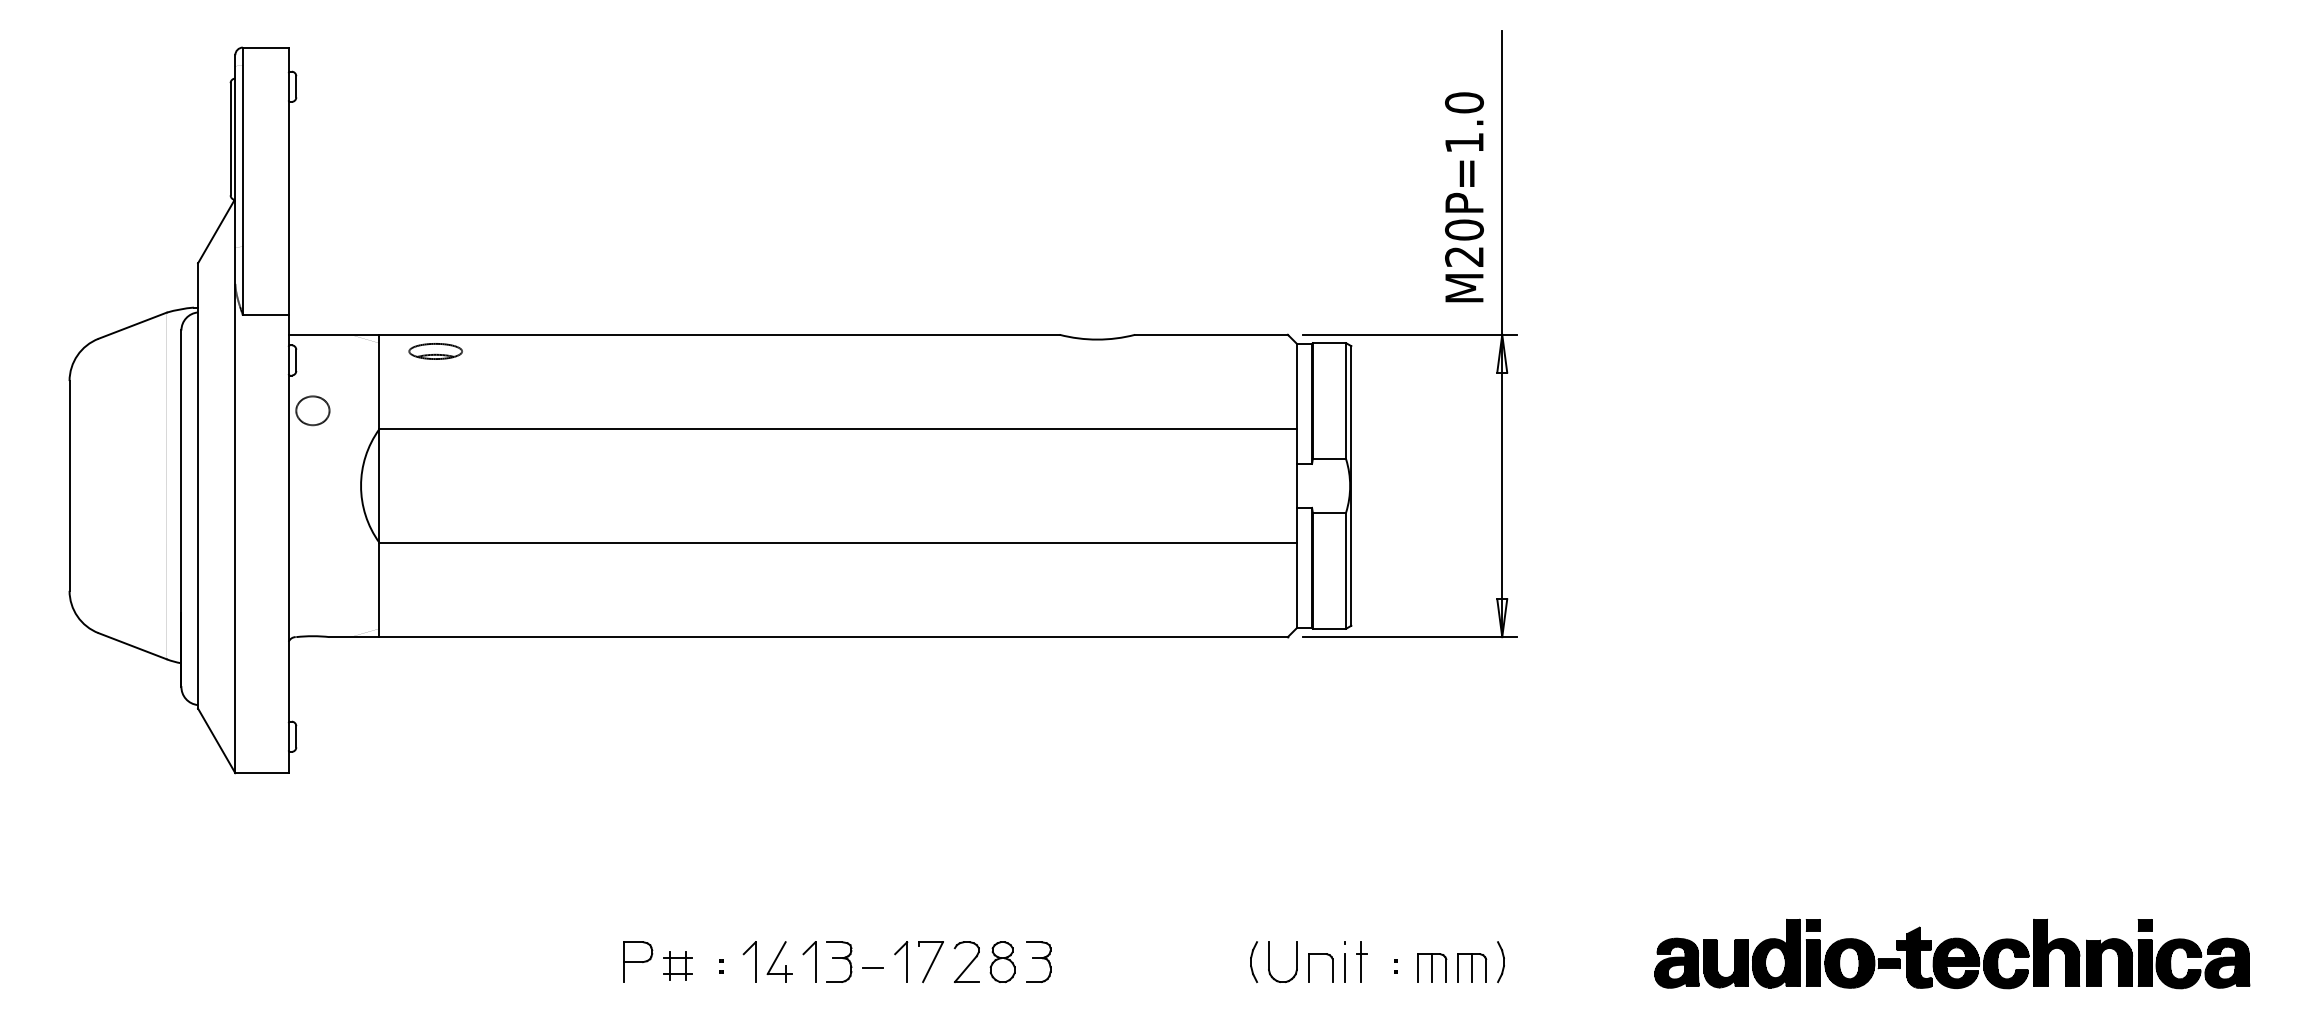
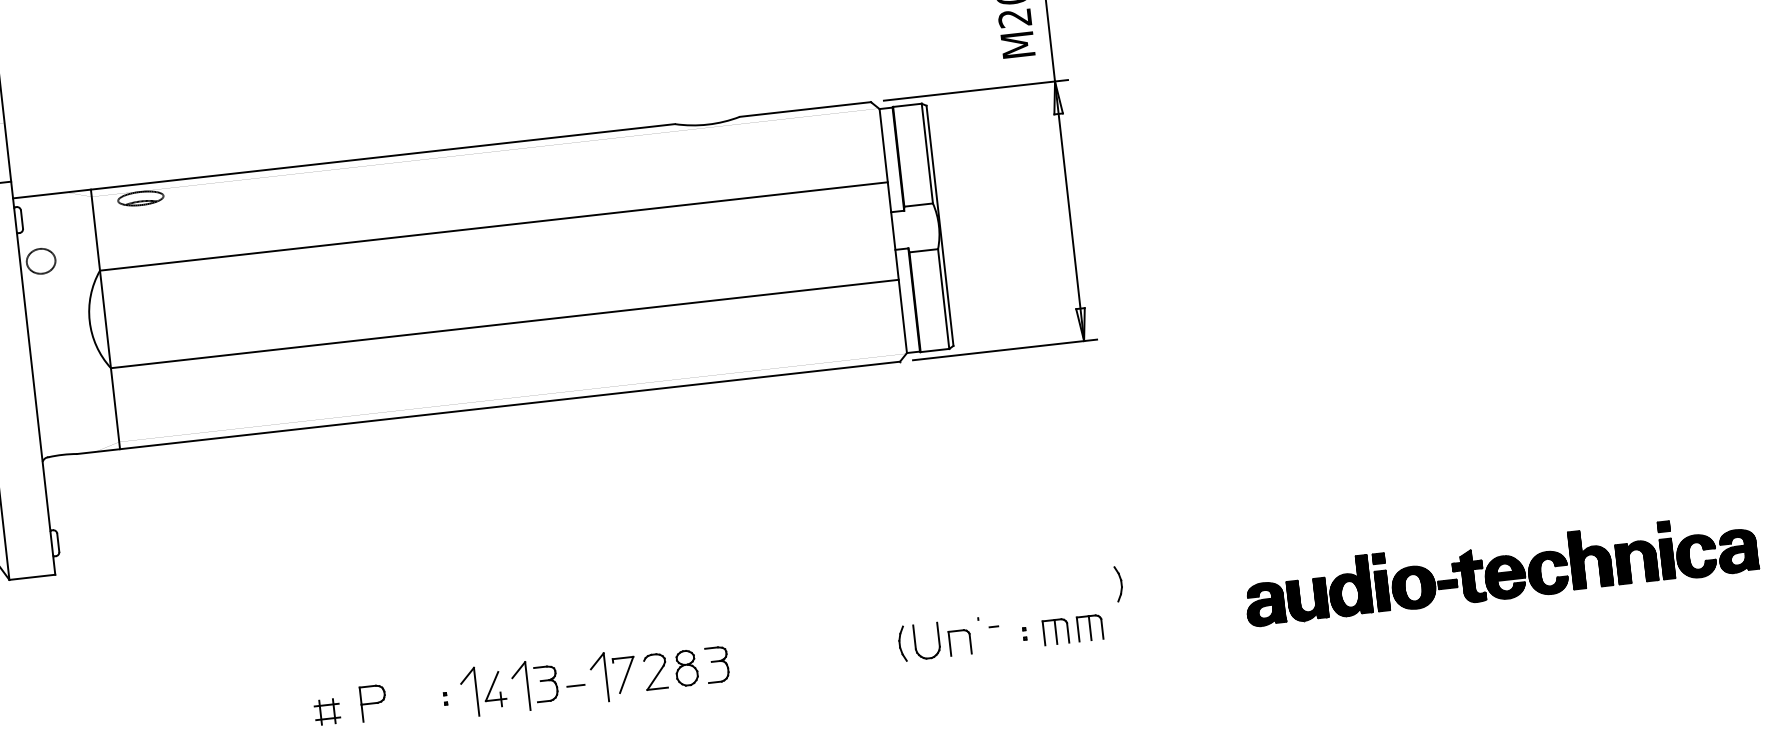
part: (749, 961) -> (469, 692), size x1.4
part: (809, 961) -> (520, 686), size x1.4
part: (901, 961) -> (599, 677), size x1.4
line: (1360, 962) -> (993, 634), removed
part: (1500, 962) -> (1118, 584), moved
part: (677, 965) -> (326, 711), moved
line: (1344, 968) -> (980, 640), removed

